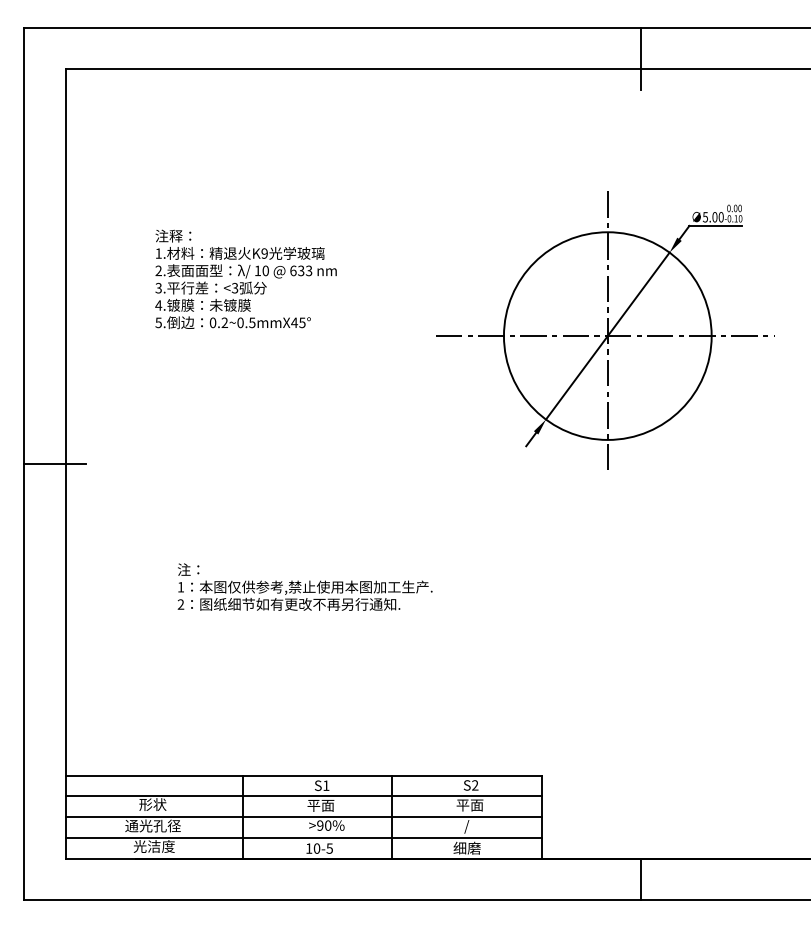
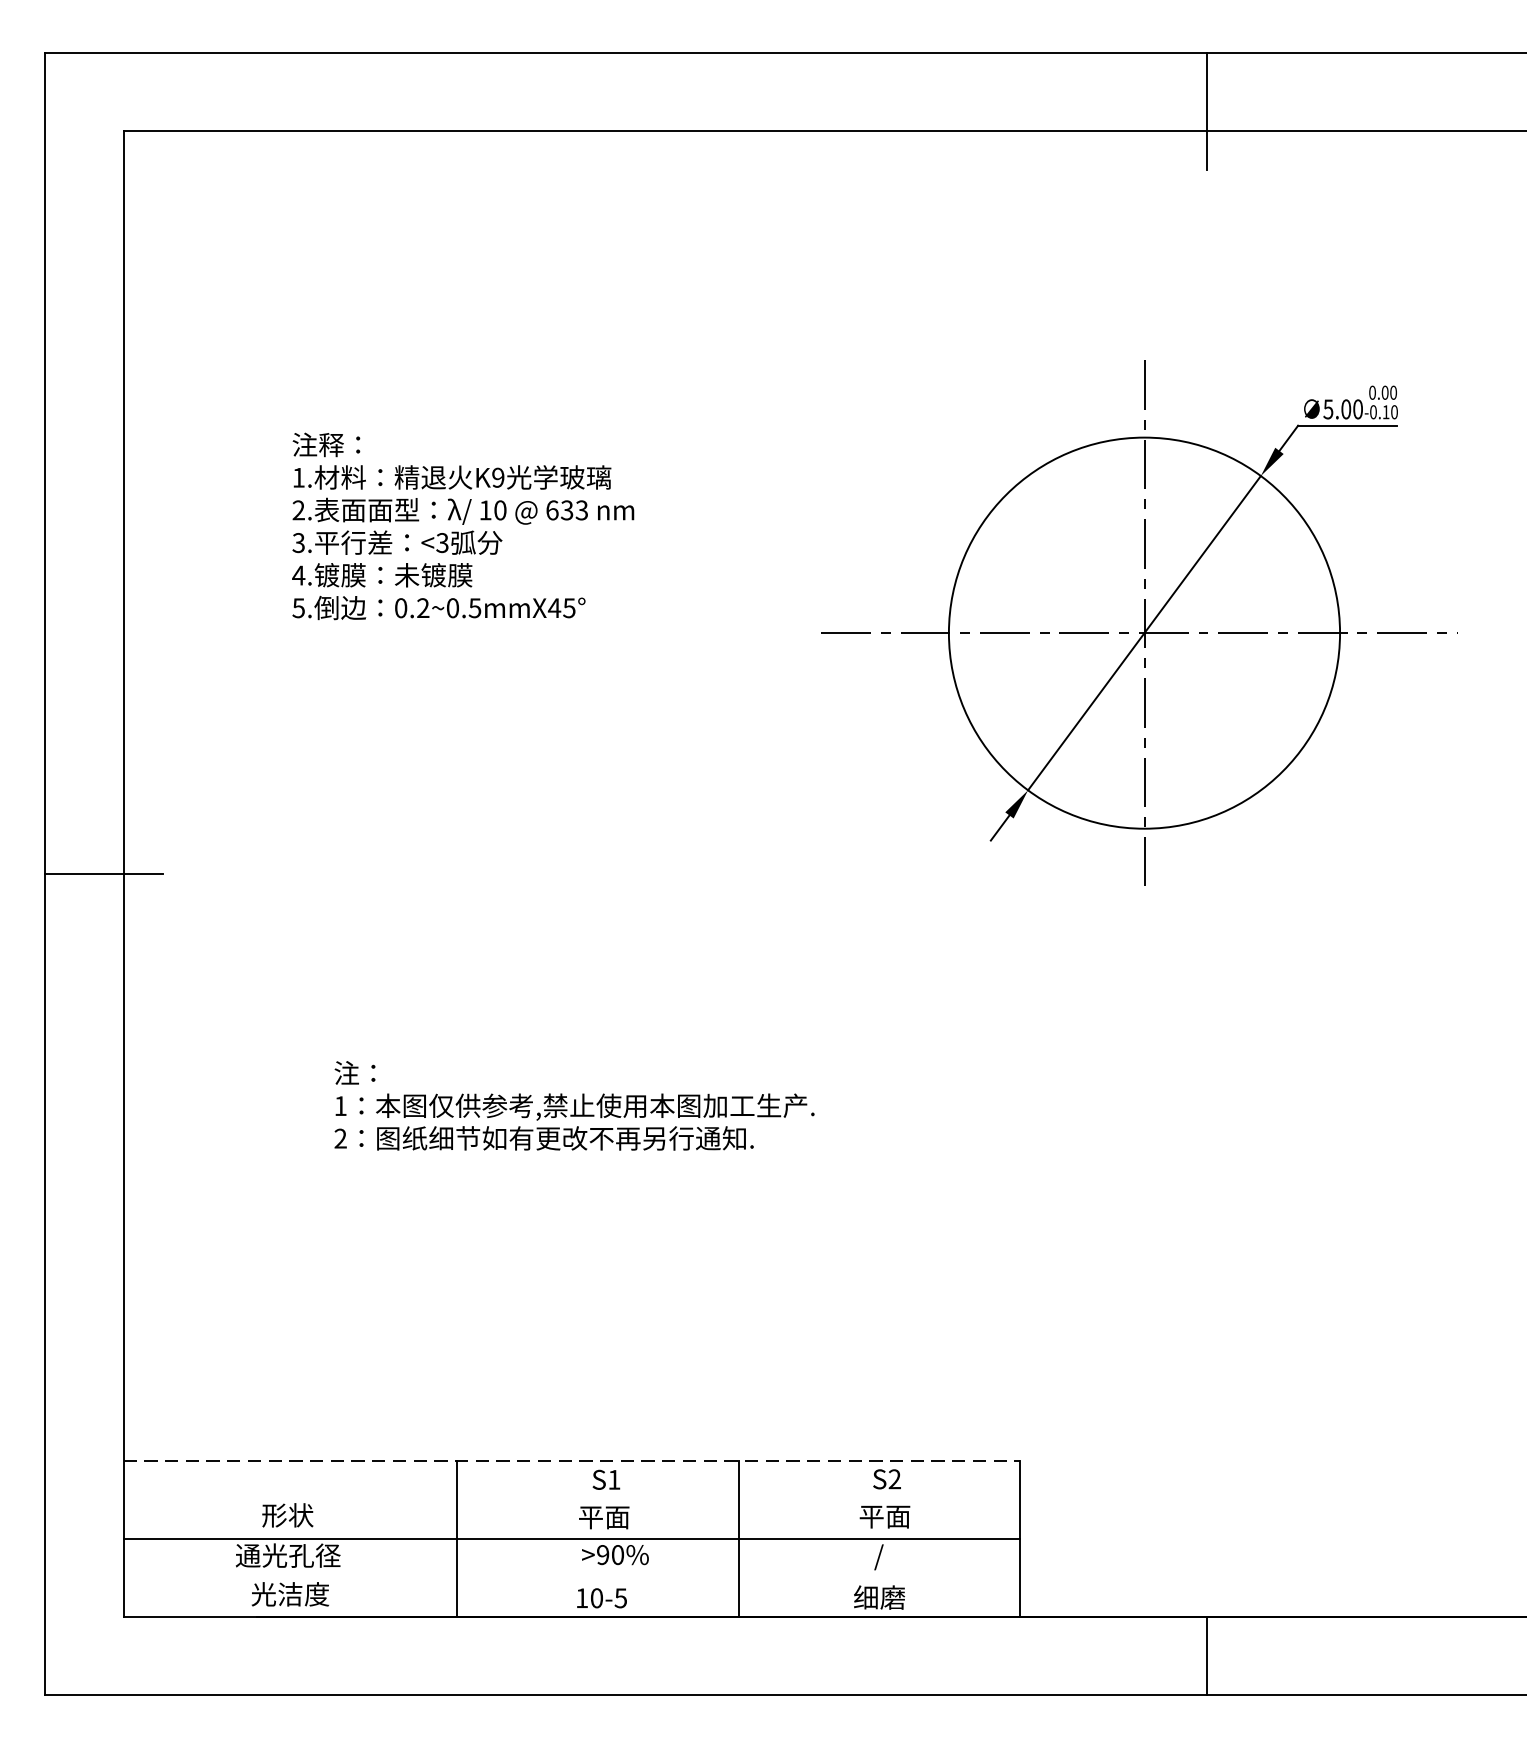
line: (304, 775) -> (573, 1460), solid -> dashed
line: (303, 796) -> (571, 1500), removed
line: (303, 837) -> (571, 1577), removed

